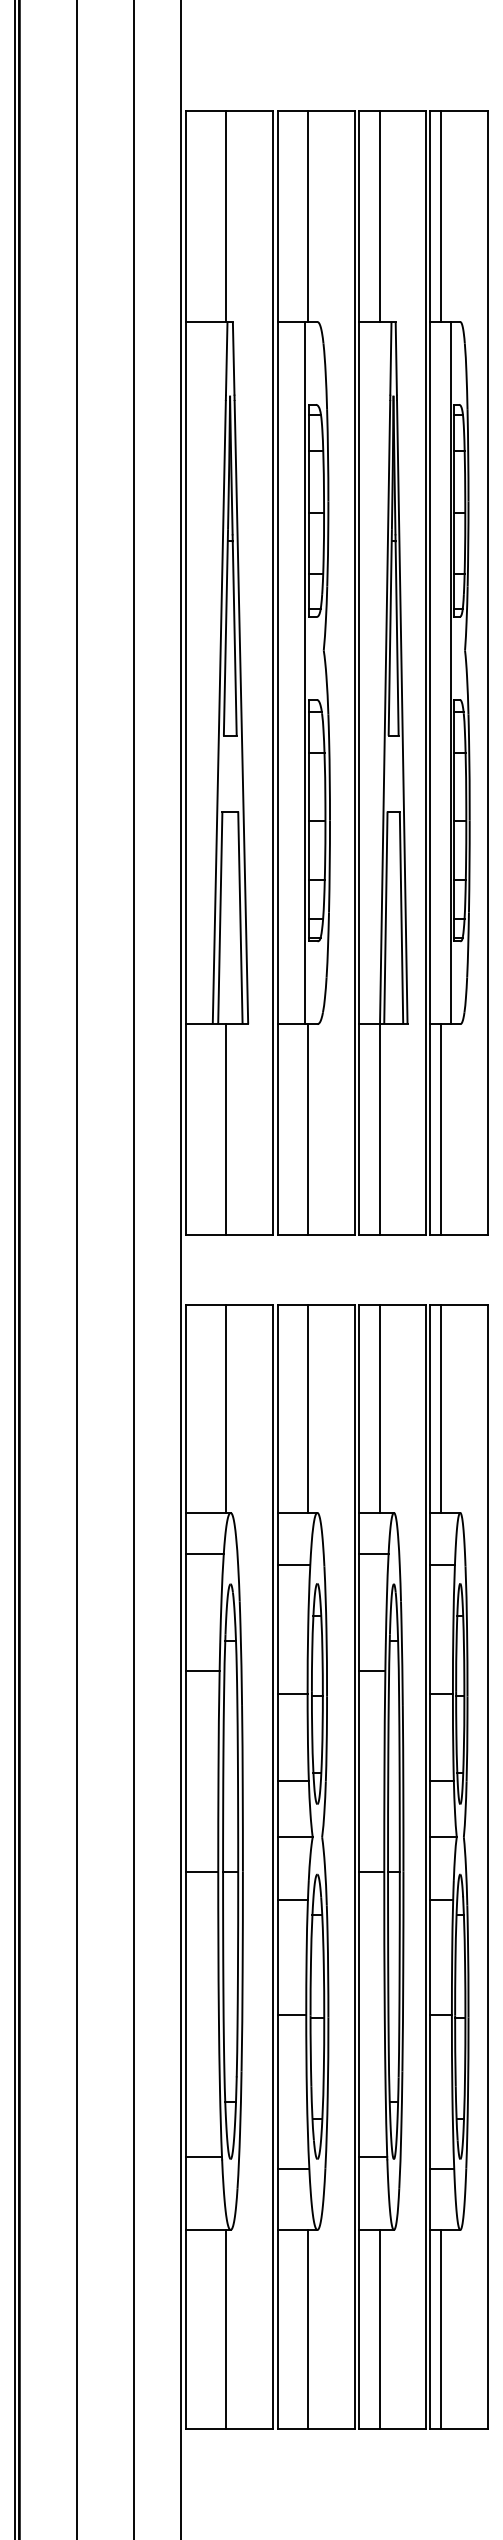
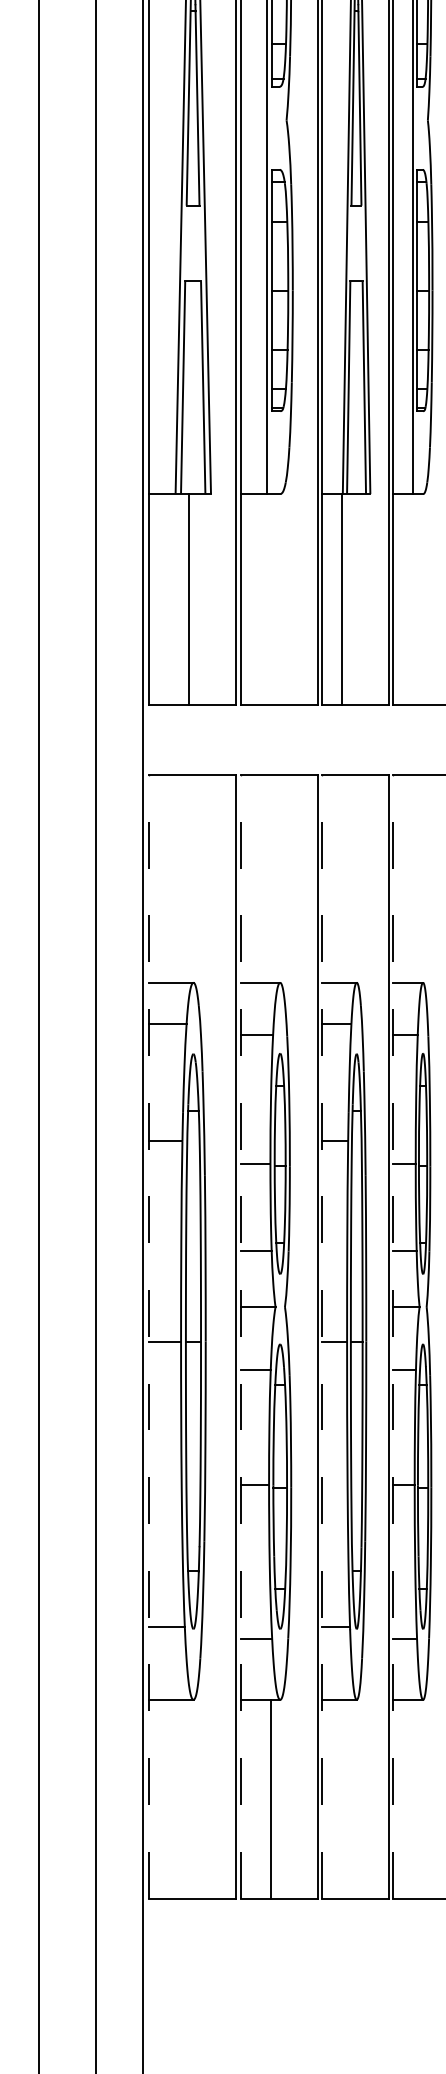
line: (307, 1129) -> (270, 599), removed
line: (441, 1129) -> (404, 599), removed
line: (225, 1408) -> (188, 878), removed
line: (307, 1408) -> (270, 878), removed
line: (379, 1408) -> (342, 878), removed
line: (441, 1408) -> (404, 878), removed
line: (186, 1866) -> (149, 1336), solid -> dashed
line: (277, 1866) -> (240, 1336), solid -> dashed
line: (359, 1866) -> (322, 1336), solid -> dashed
line: (430, 1866) -> (393, 1336), solid -> dashed
line: (225, 2328) -> (188, 1798), removed
line: (379, 2328) -> (342, 1798), removed
line: (441, 2328) -> (404, 1798), removed

